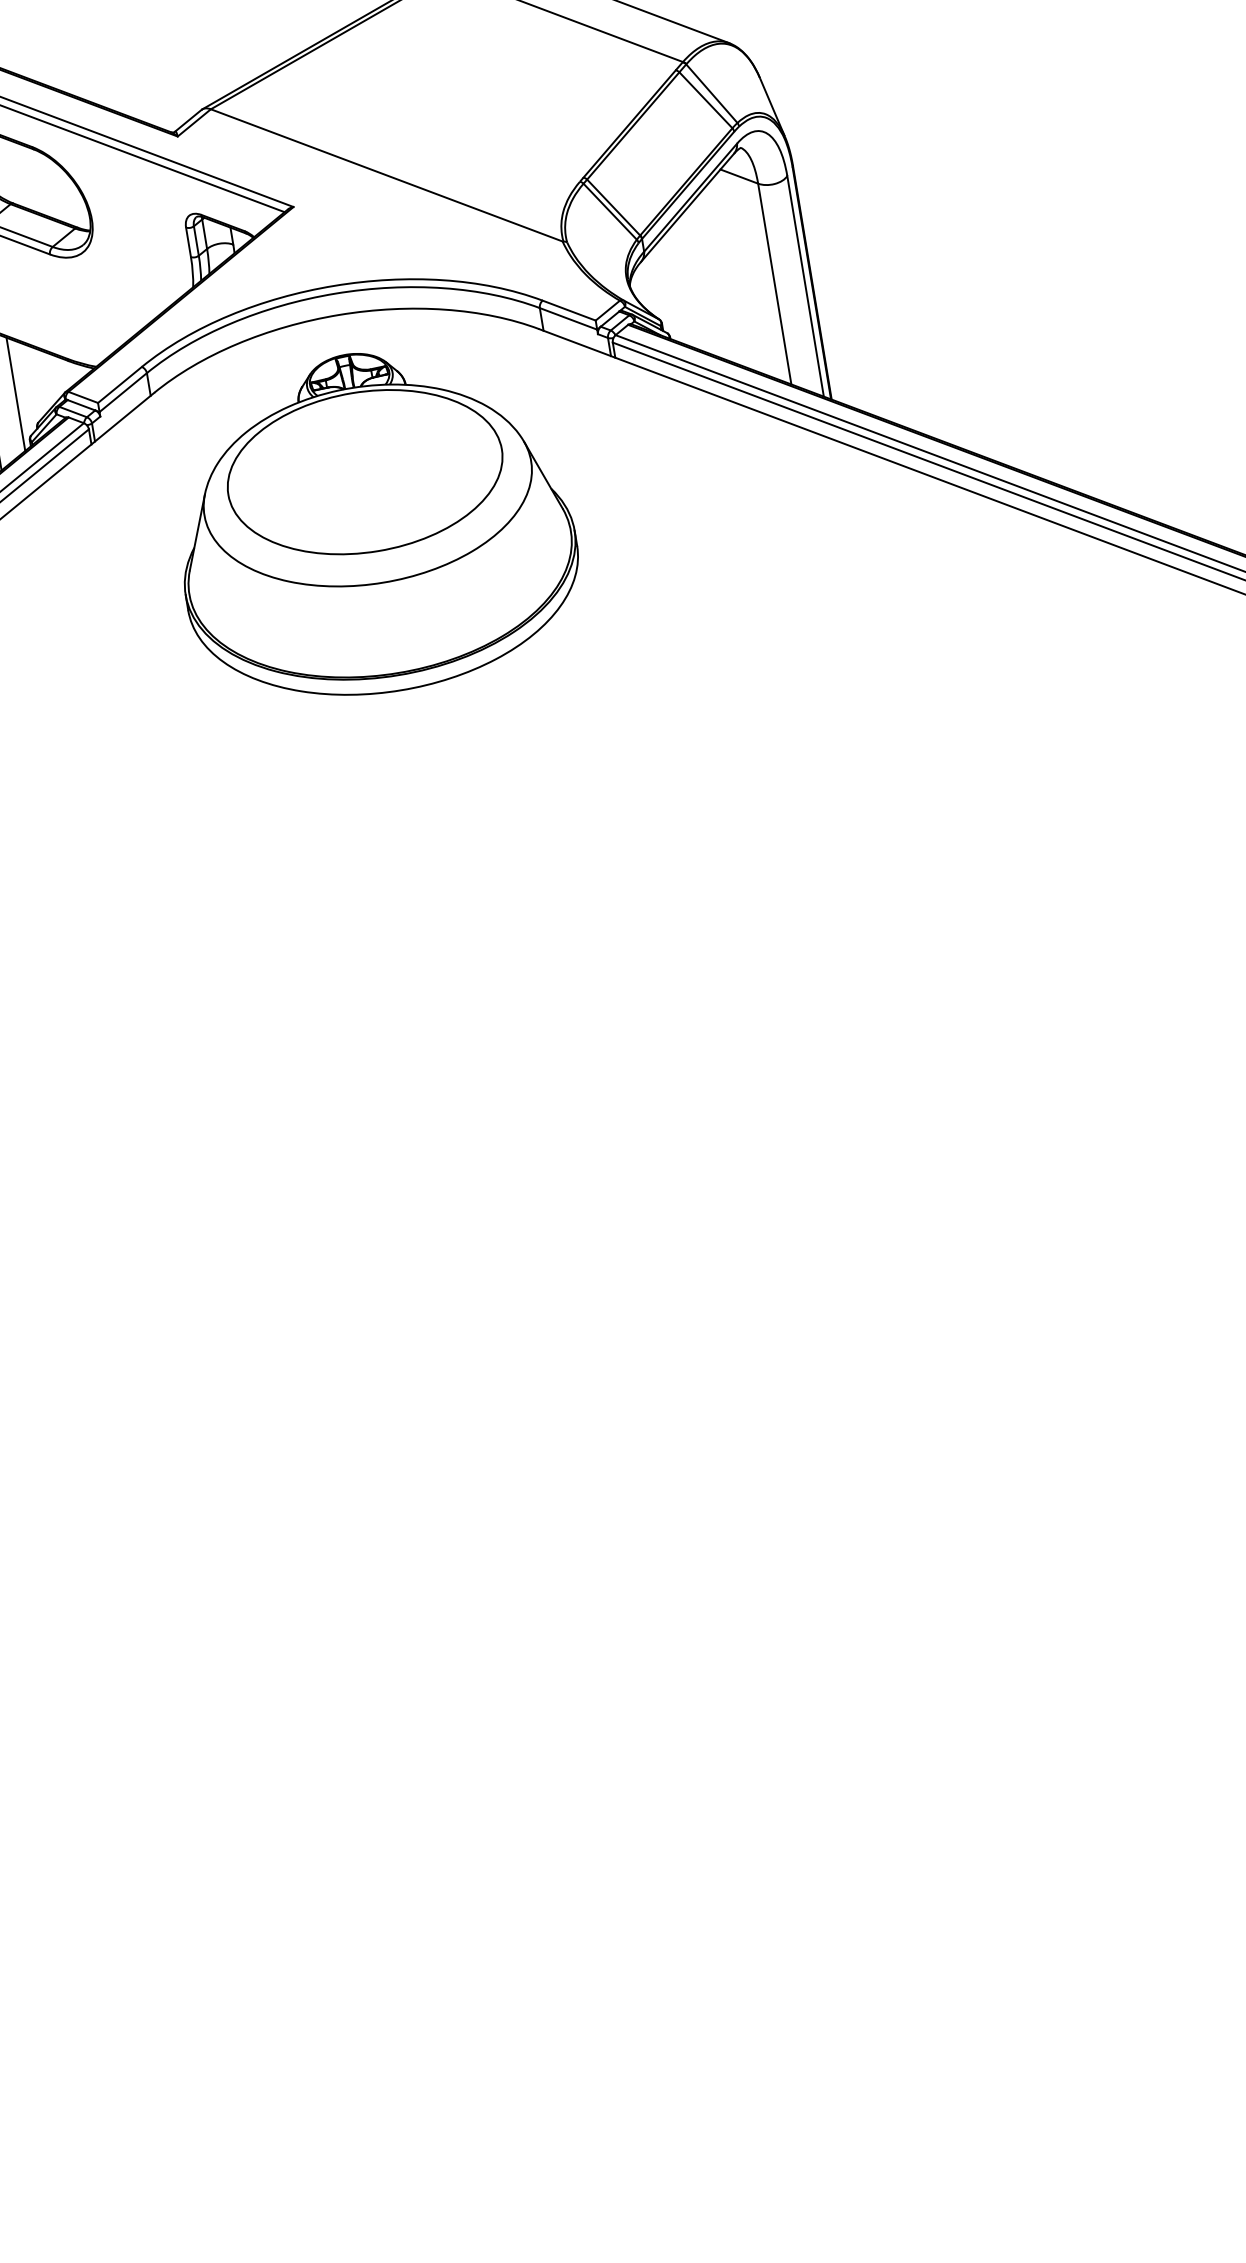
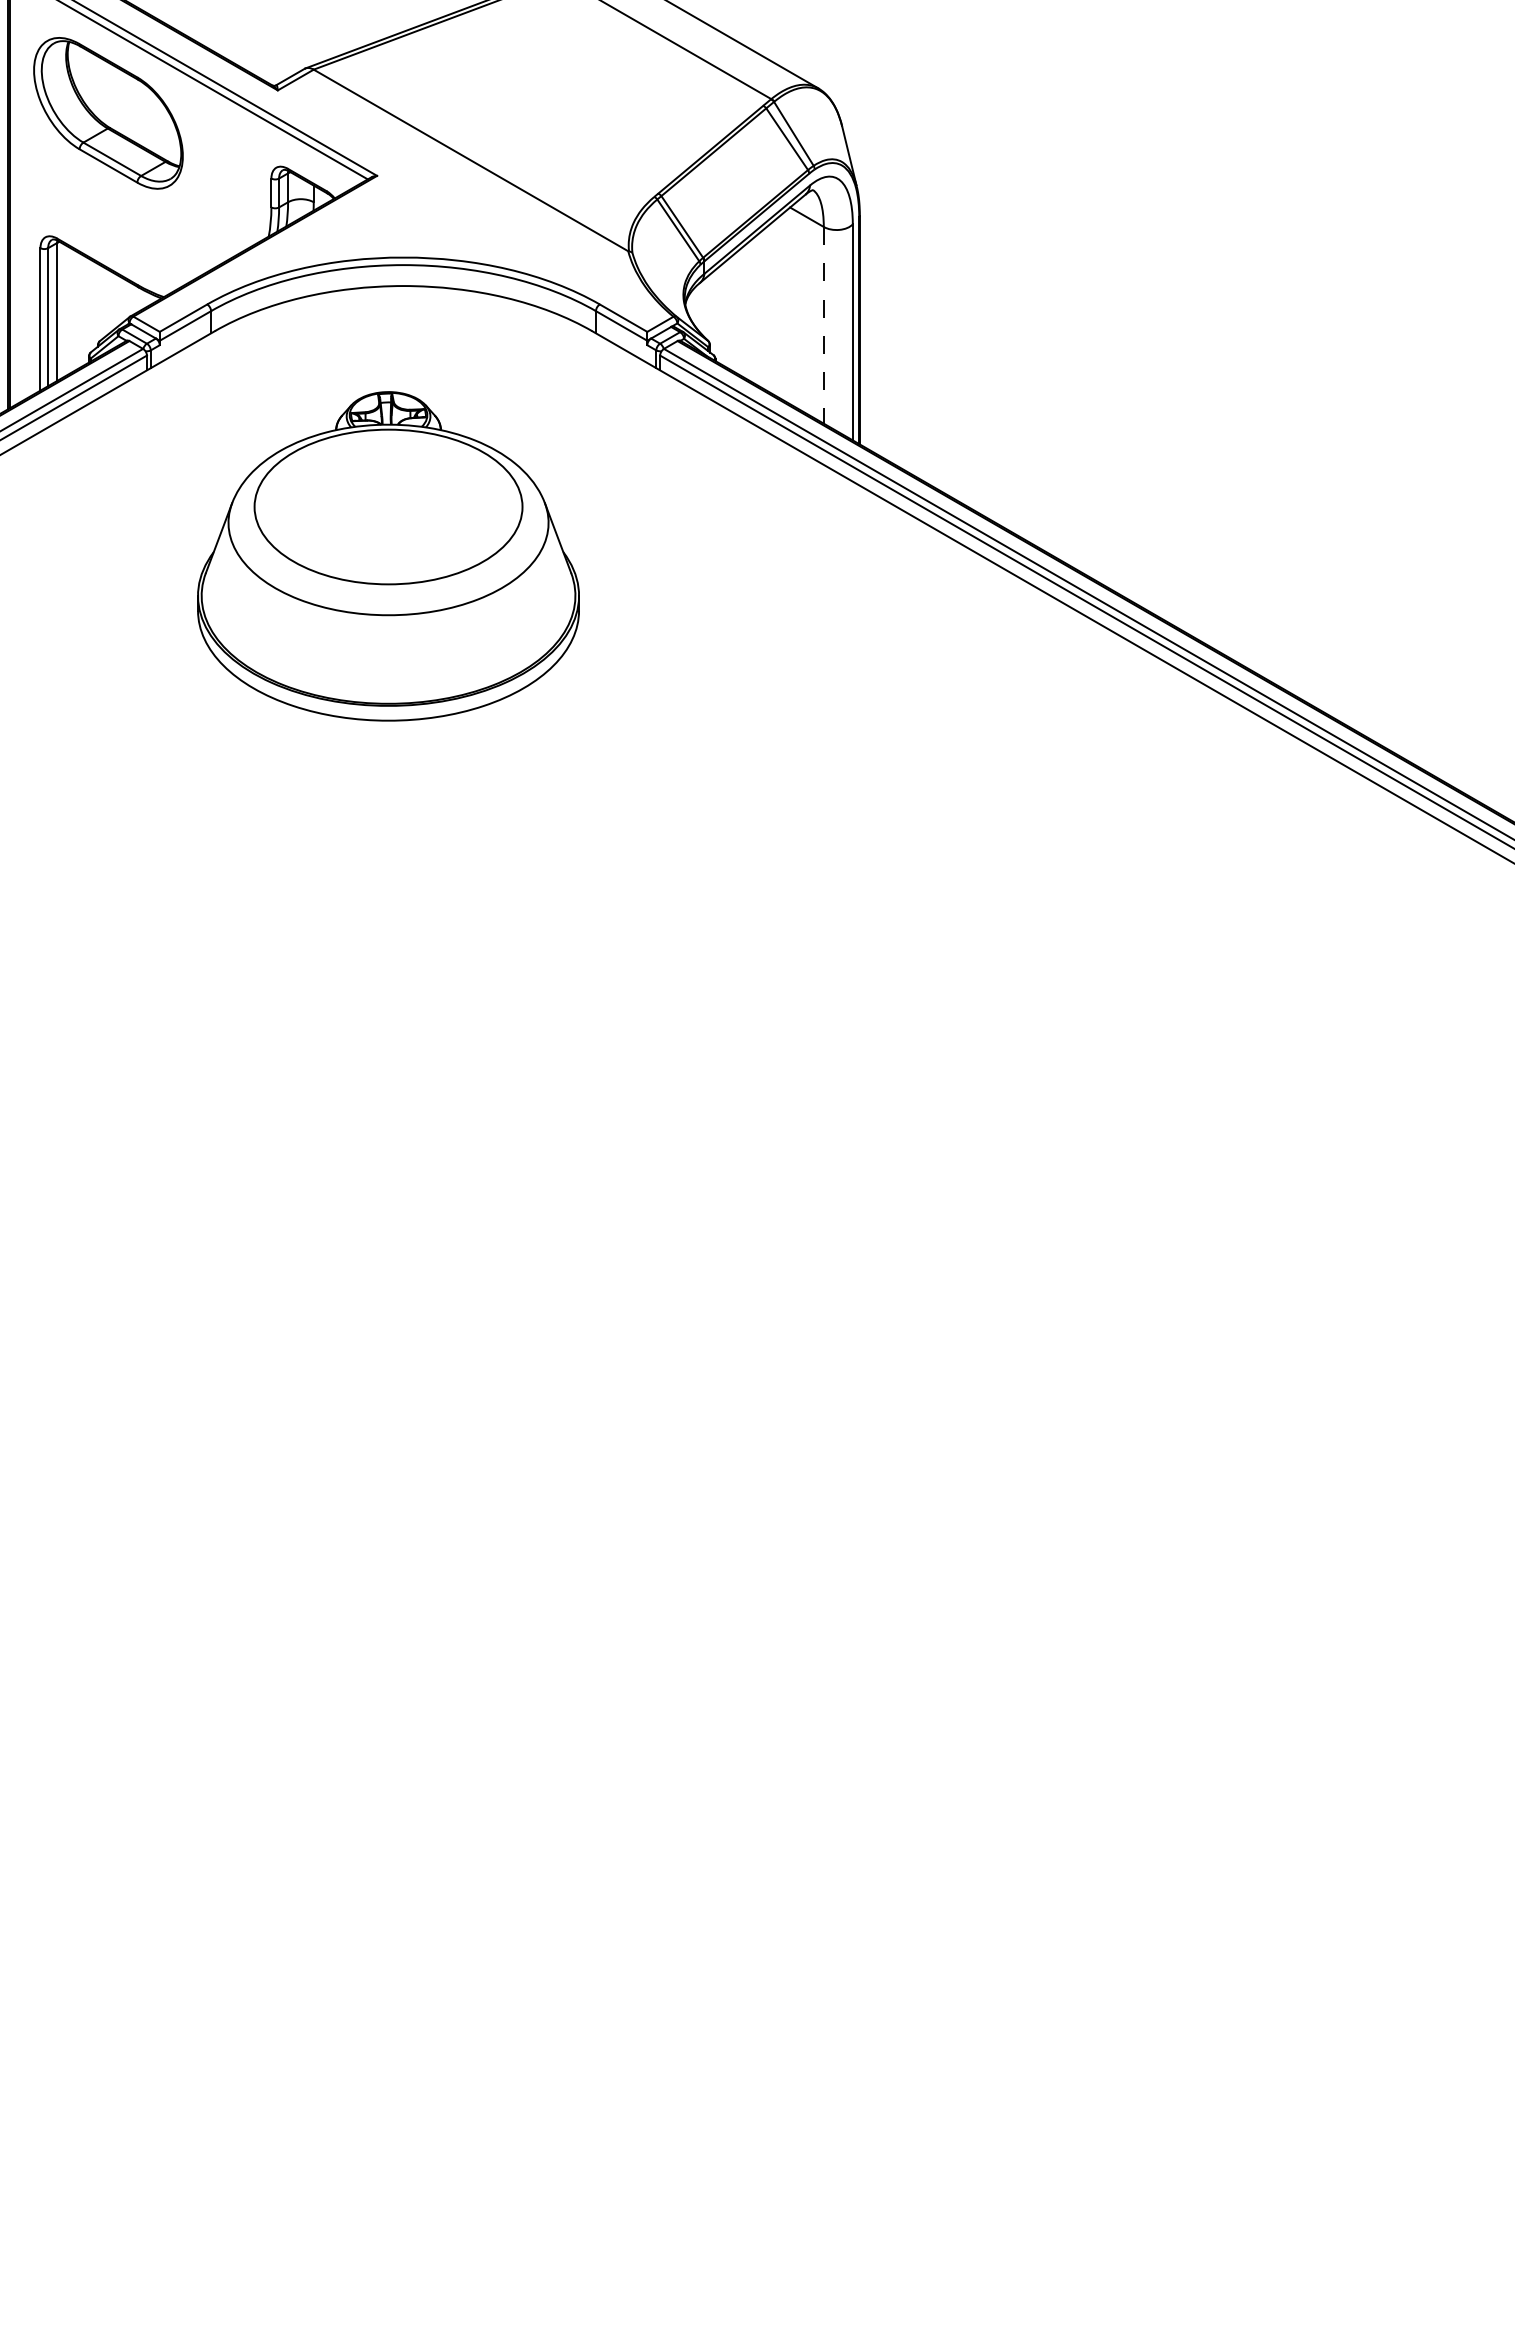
line: (774, 284) -> (823, 325), solid -> dashed
line: (15, 394) -> (82, 310), removed
part: (373, 522) -> (388, 556), moved

